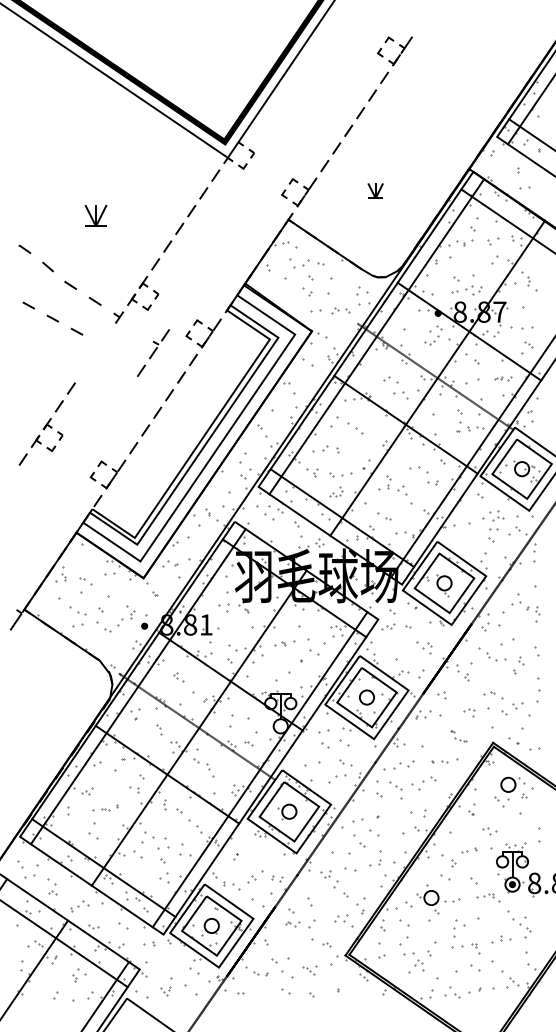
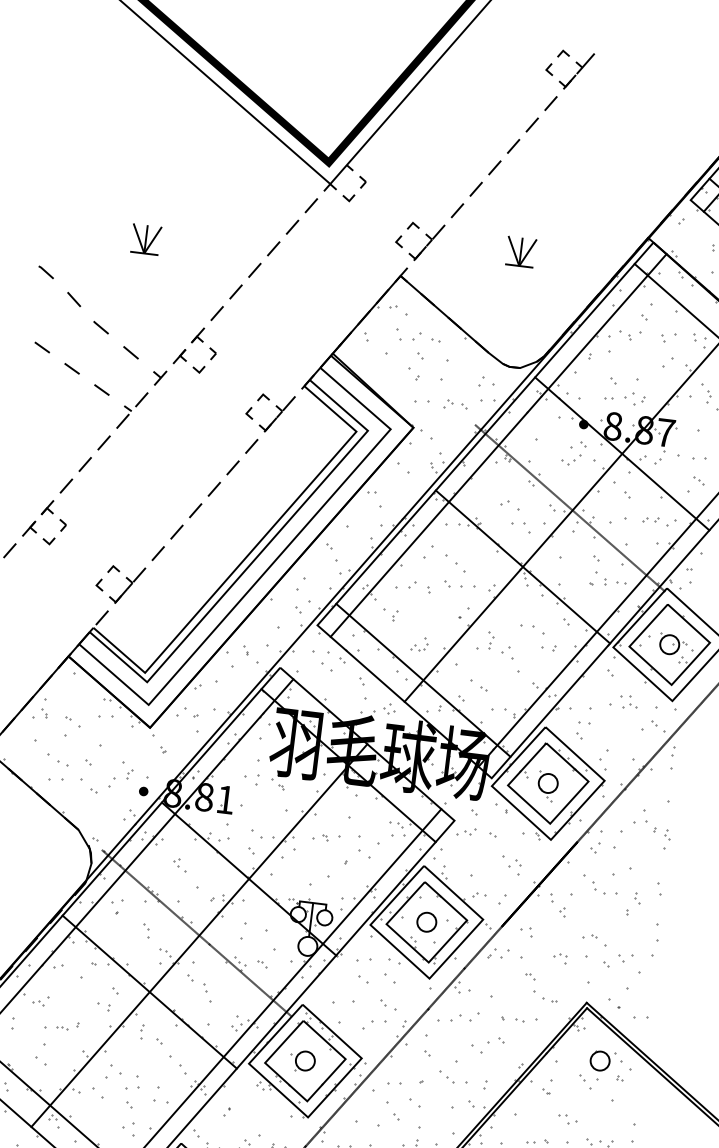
part: (375, 190) -> (520, 251), size x1.43
part: (153, 352) -> (123, 420), moved
part: (503, 378) -> (659, 521), size x1.43
part: (340, 474) -> (459, 585), moved
part: (493, 535) -> (582, 731), moved
part: (458, 735) -> (542, 987), size x1.67
part: (395, 785) -> (446, 1076), moved

